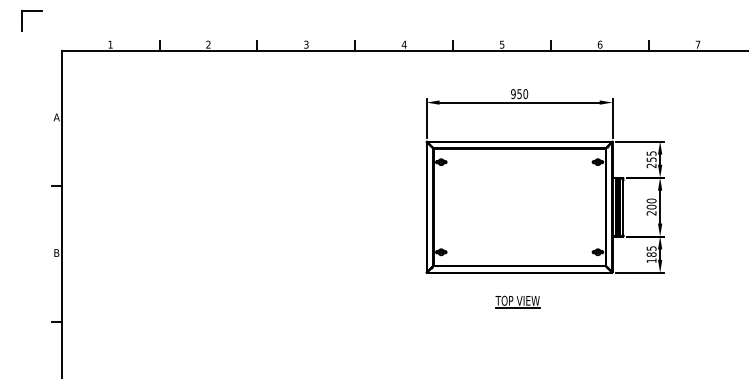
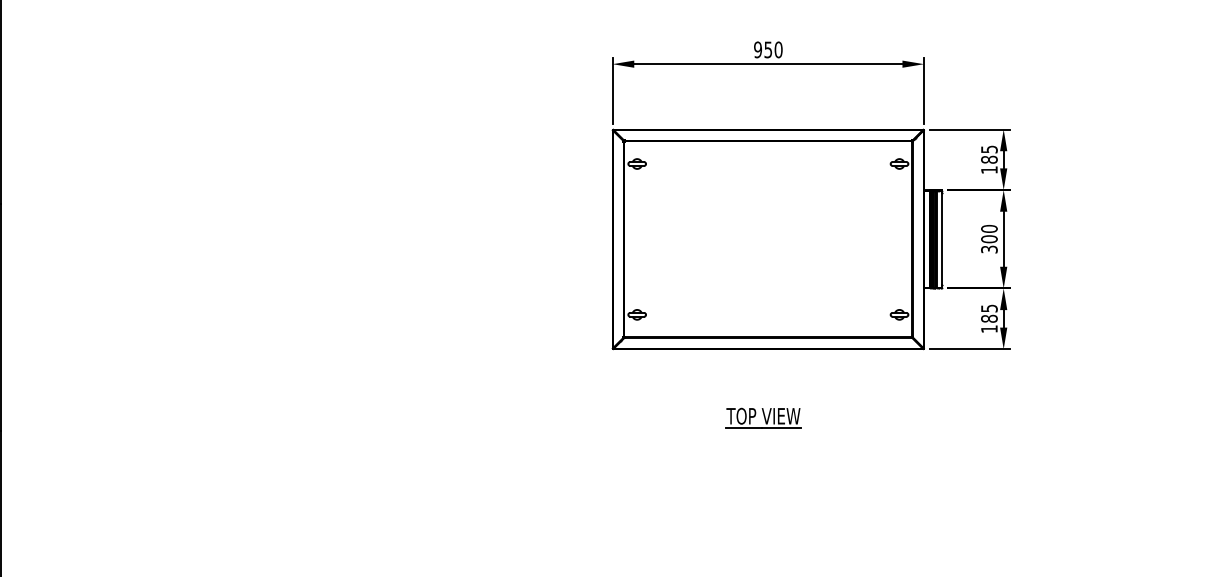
text: (651, 162) -> (989, 164), 255 -> 185
text: (651, 213) -> (989, 249), 200 -> 300
part: (517, 301) -> (763, 417), moved

